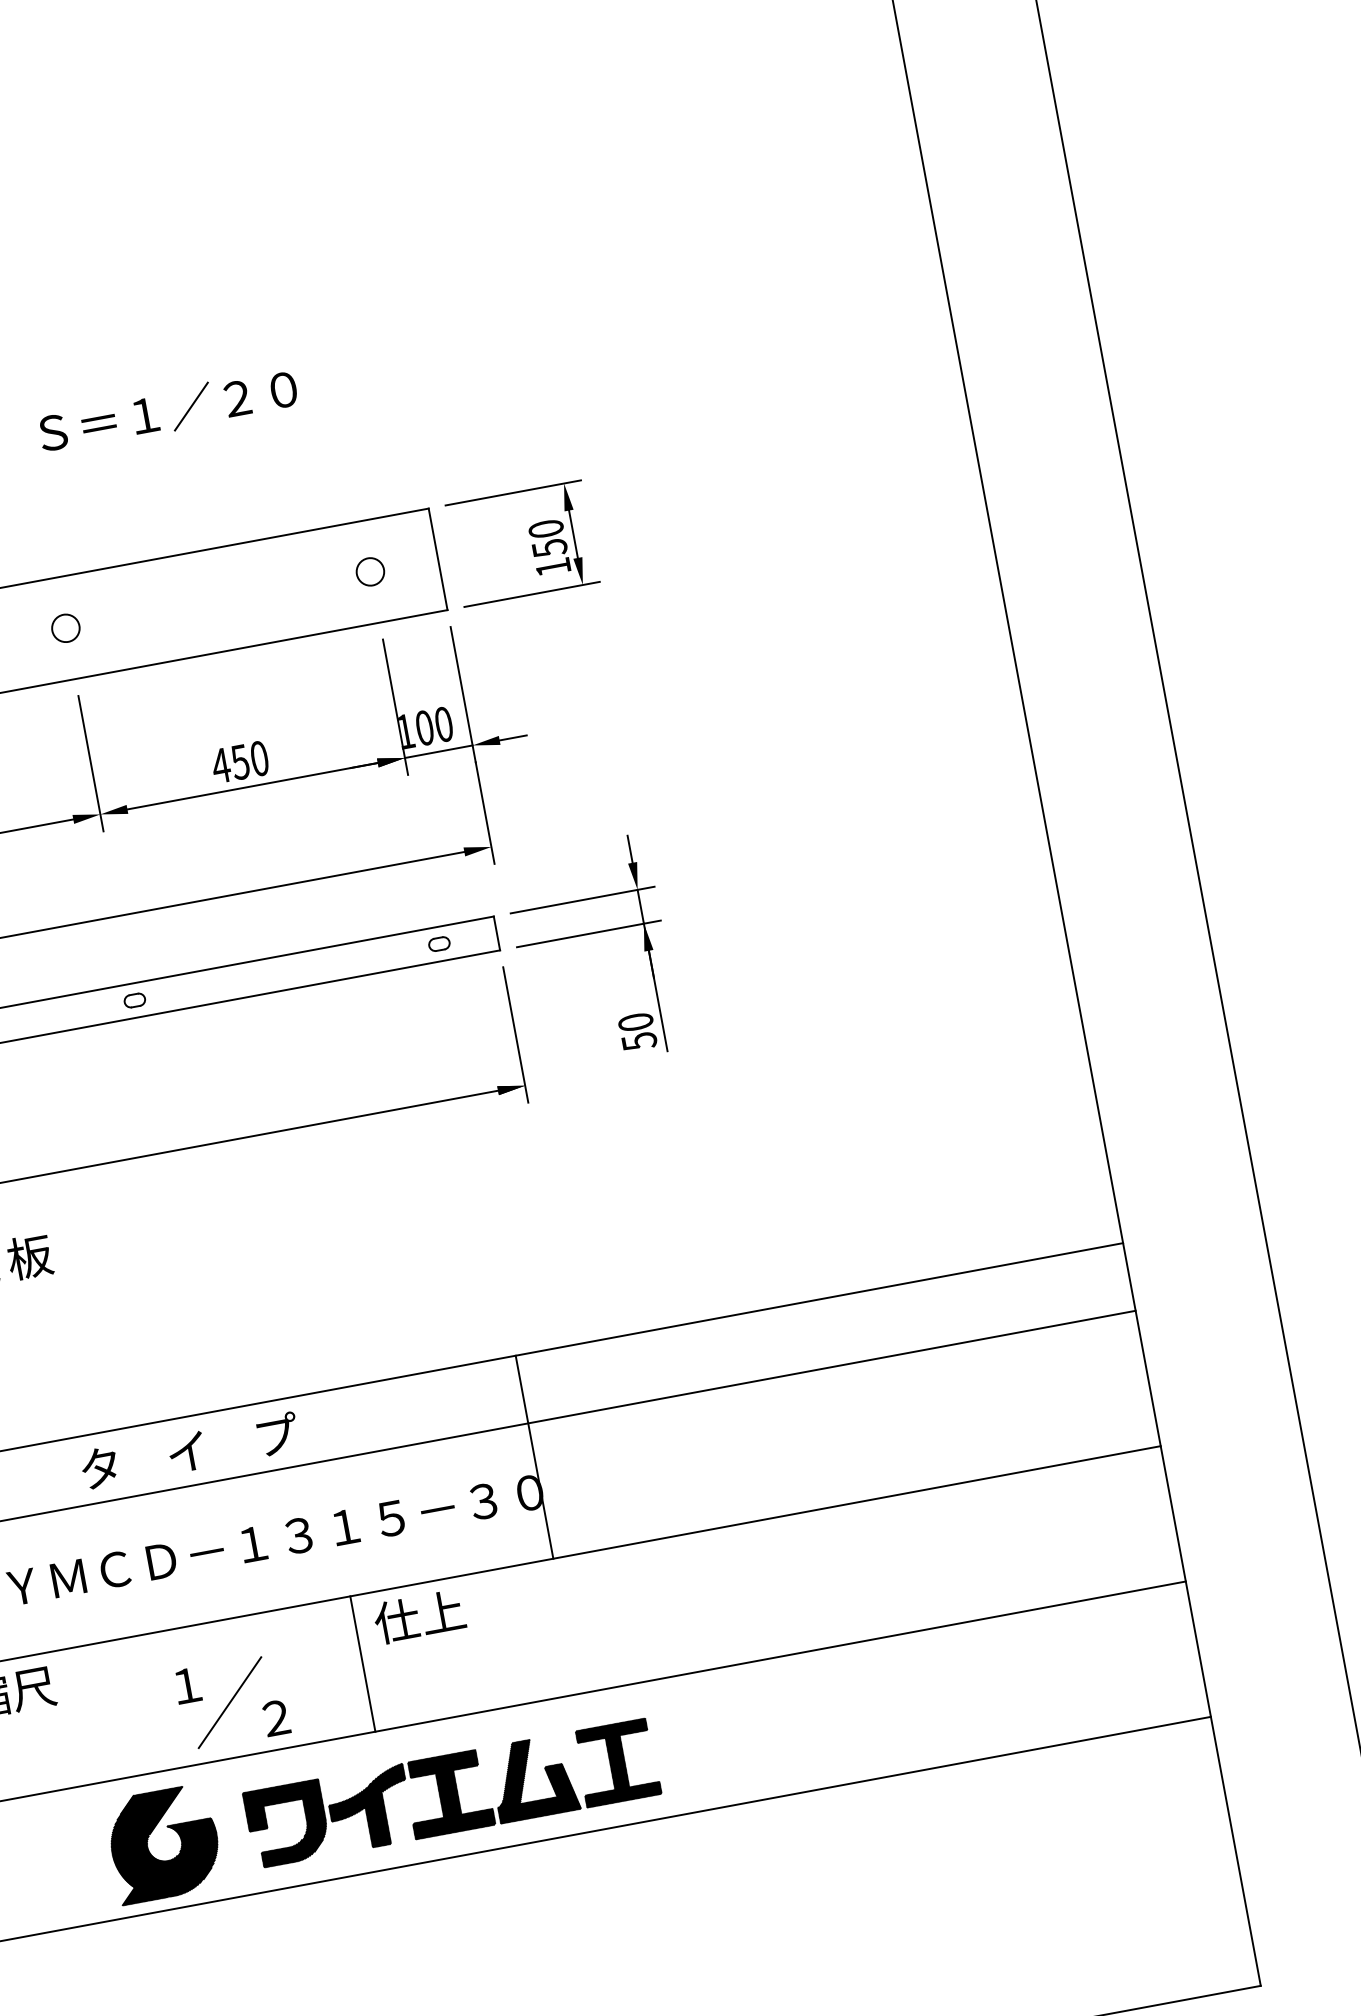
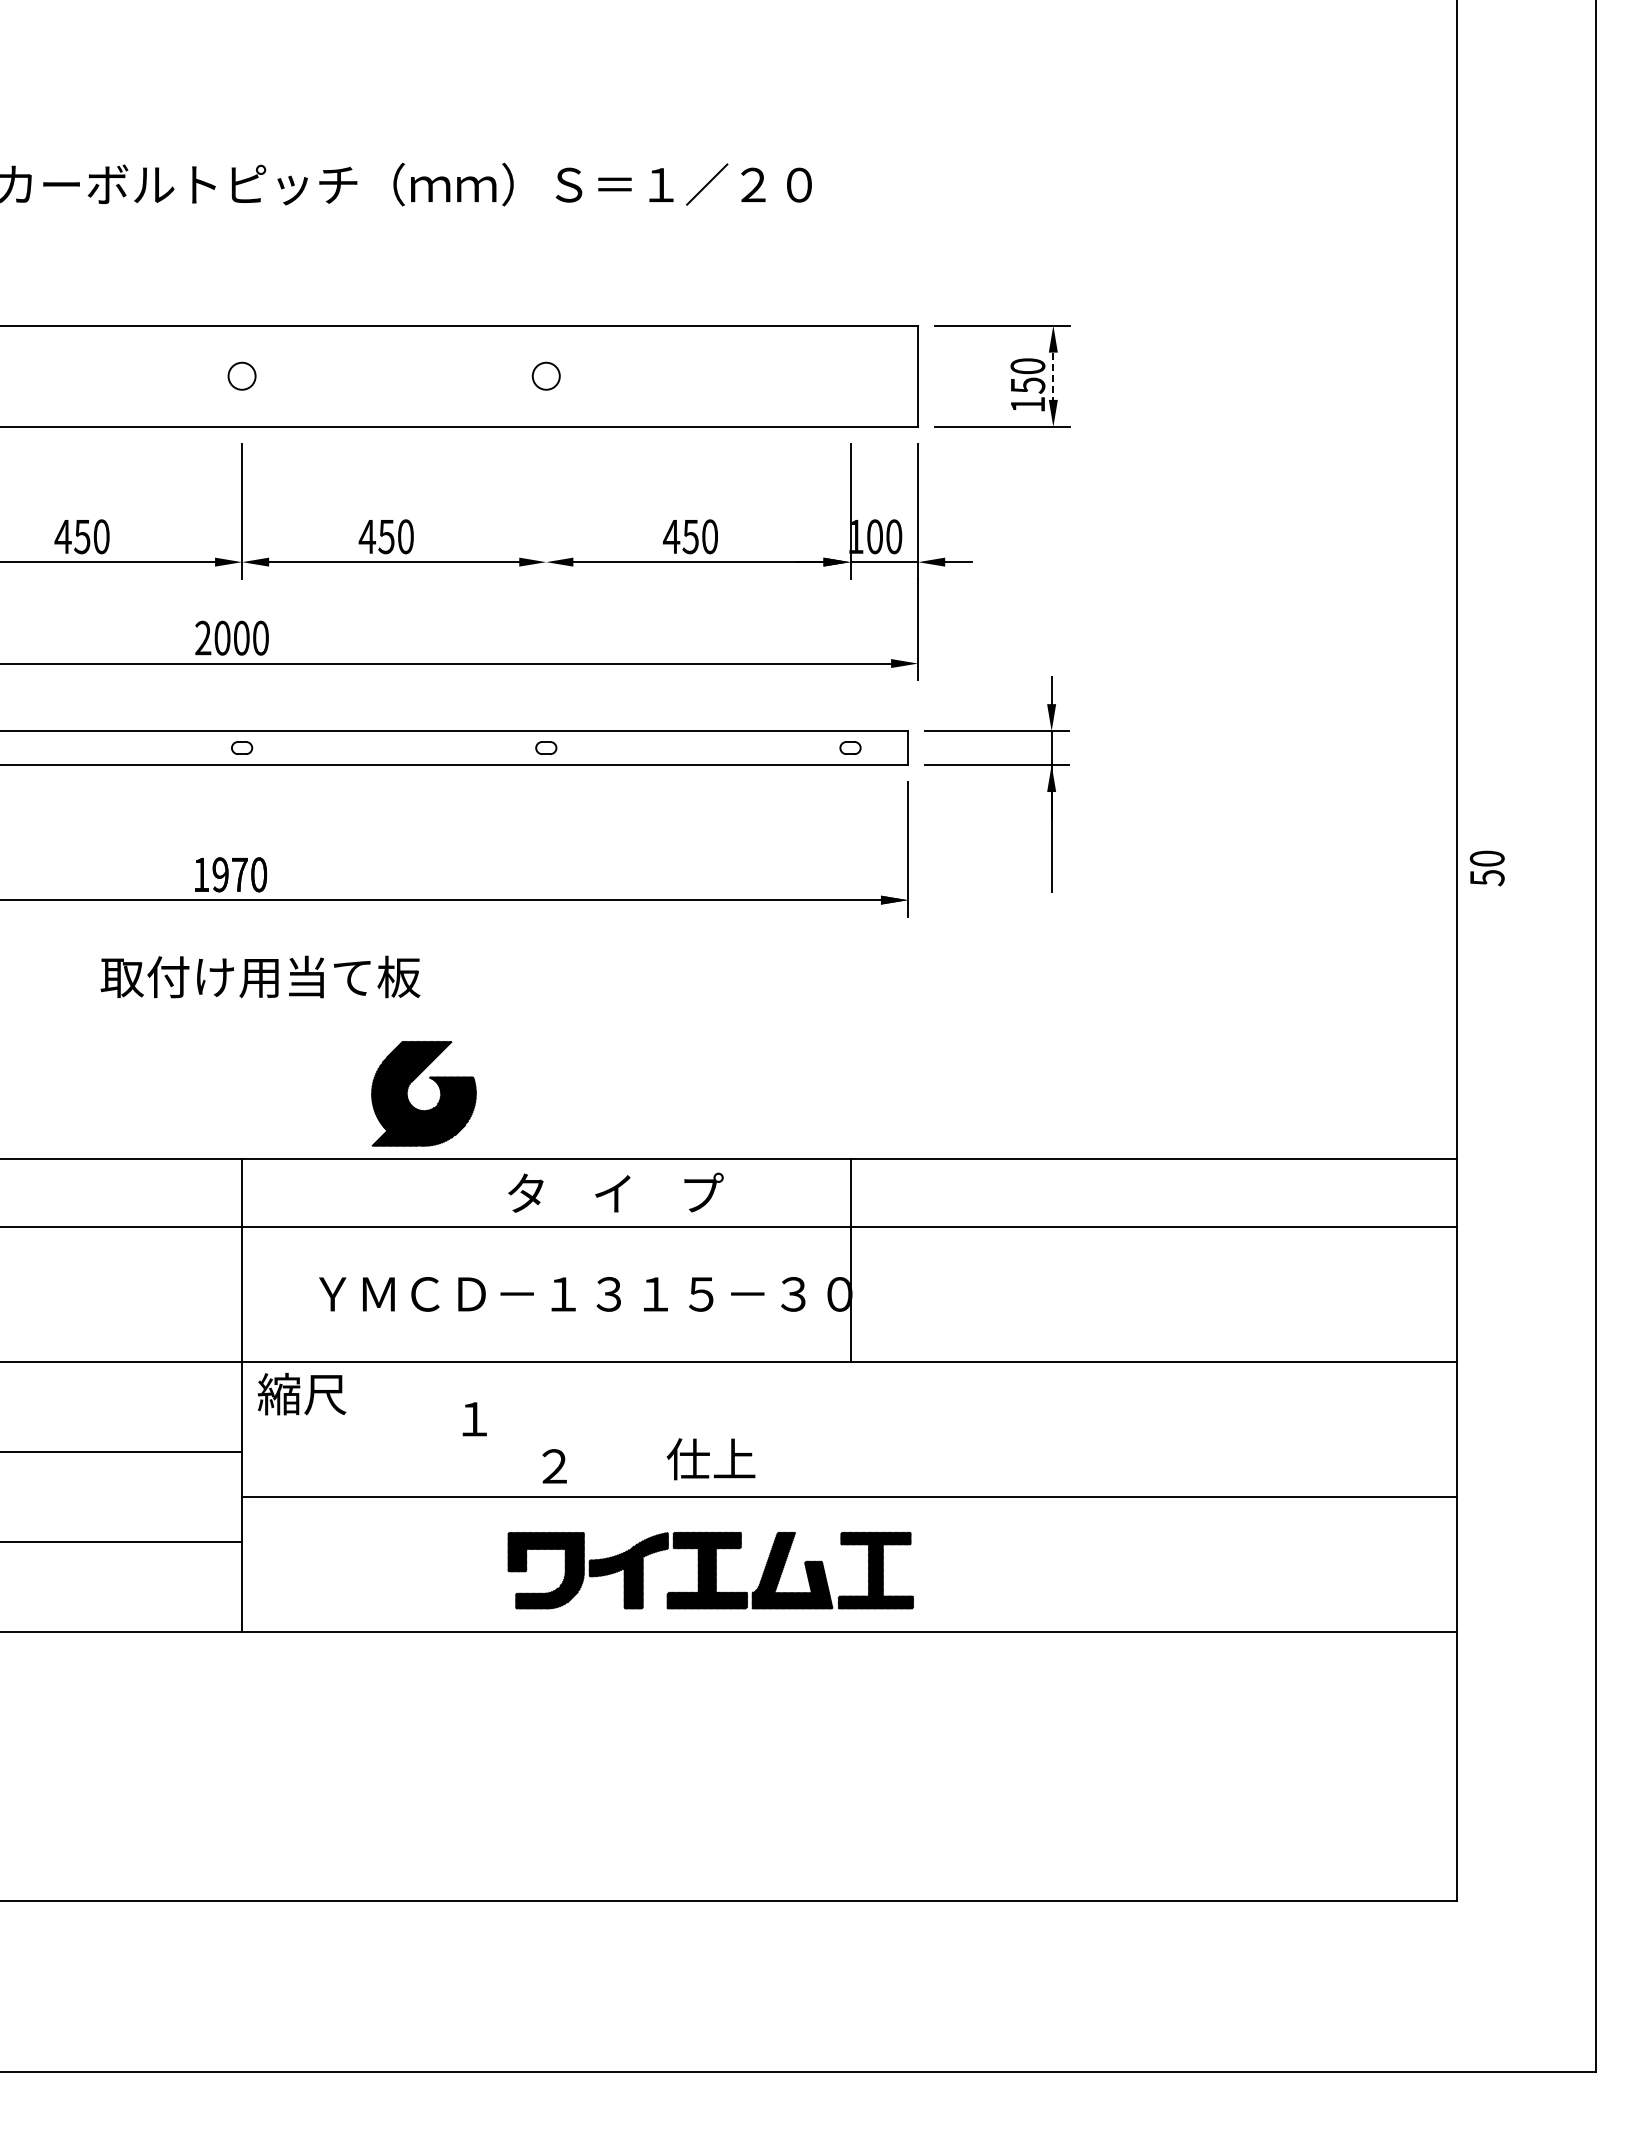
line: (573, 534) -> (1053, 376), solid -> dashed
circle: (370, 571) -> (850, 375), removed
line: (91, 763) -> (546, 511), removed
text: (636, 1032) -> (1486, 868), moved
text: (189, 1450) -> (615, 1192), moved
text: (419, 1617) -> (710, 1459), moved
line: (362, 1663) -> (647, 1429), removed
line: (229, 1701) -> (512, 1442), removed
part: (148, 1843) -> (408, 1090), moved

